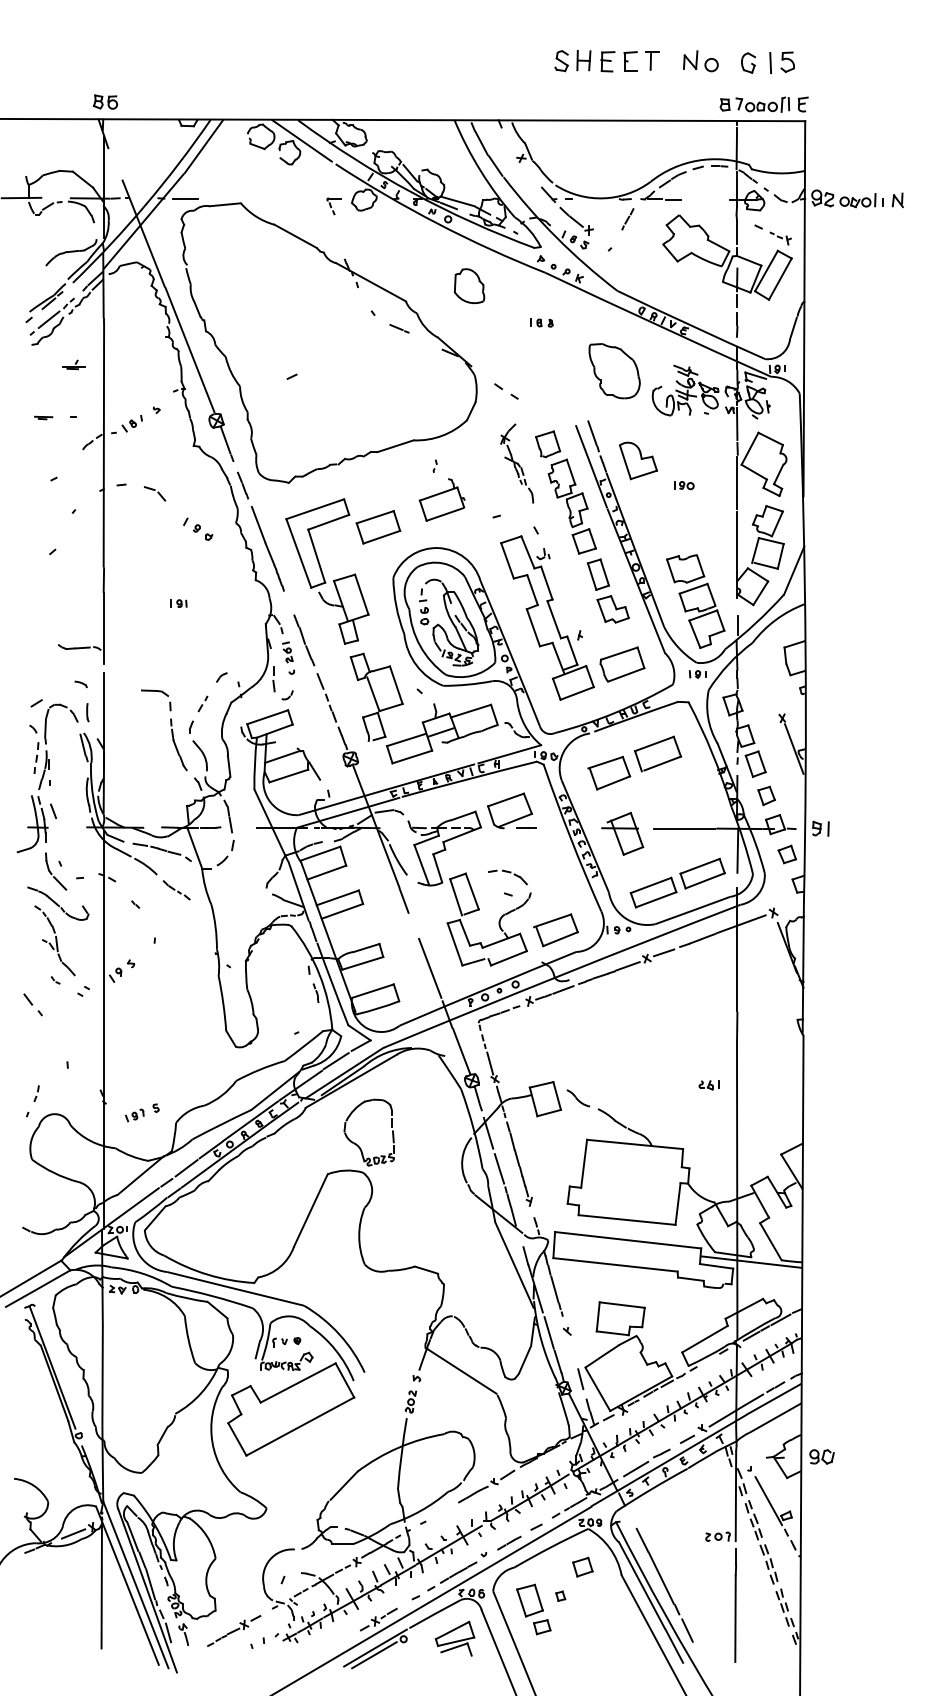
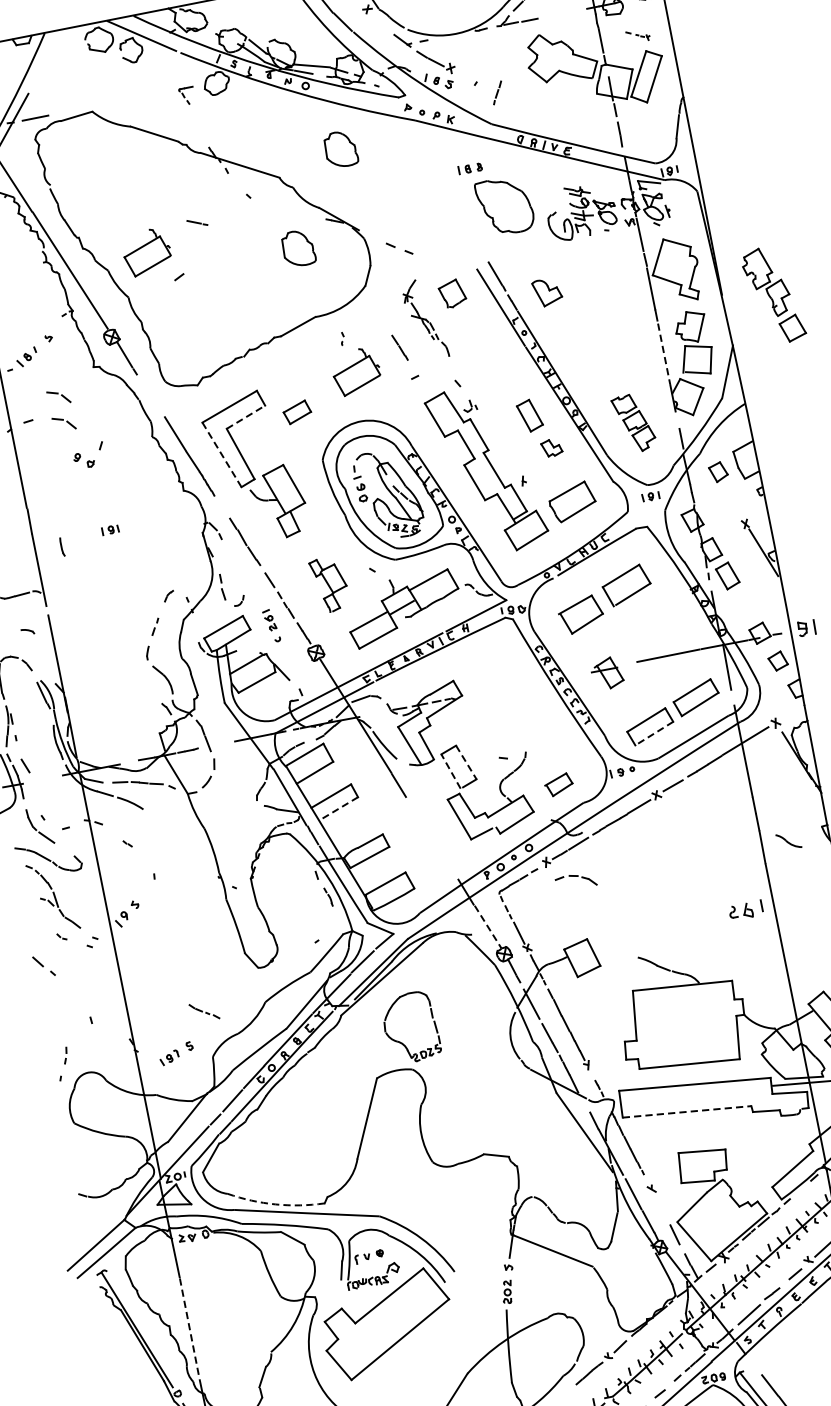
line: (203, 145) -> (42, 60), removed
line: (627, 219) -> (497, 93), moved
part: (772, 234) -> (637, 35), size x0.6
part: (541, 322) -> (470, 168), moved
line: (399, 328) -> (197, 222), moved
part: (265, 346) -> (146, 251), added
part: (410, 372) -> (298, 248), added
part: (638, 460) -> (547, 291), size x0.7
part: (155, 467) -> (59, 396), added
line: (243, 485) -> (400, 347), moved
part: (684, 485) -> (599, 307), removed
part: (571, 506) -> (772, 295), moved
line: (328, 522) -> (245, 417), solid -> dashed
part: (378, 527) -> (297, 412), size x0.6
part: (203, 532) -> (84, 460), moved
line: (737, 541) -> (664, 353), solid -> dashed
line: (299, 553) -> (222, 454), solid -> dashed
part: (695, 601) -> (633, 423), size x0.6
part: (612, 609) -> (551, 448), size x0.6
part: (288, 657) -> (271, 625), moved
part: (376, 696) -> (329, 584), size x0.6
line: (87, 712) -> (61, 547), moved
part: (171, 730) -> (128, 660), removed
part: (766, 795) -> (718, 471), moved
part: (511, 810) -> (489, 672), removed
part: (622, 833) -> (606, 673), size x0.7
part: (507, 877) -> (575, 881), moved
part: (176, 890) -> (204, 1011), moved
line: (472, 892) -> (466, 763), solid -> dashed
line: (455, 896) -> (450, 770), solid -> dashed
line: (656, 899) -> (654, 733), solid -> dashed
line: (342, 911) -> (338, 808), solid -> dashed
part: (555, 930) -> (558, 785), size x0.6
line: (430, 967) -> (439, 847), removed
line: (461, 1052) -> (487, 927), solid -> dashed
part: (708, 1085) -> (744, 911), size x1.6
part: (577, 1098) -> (787, 841), moved
line: (616, 1264) -> (687, 1111), solid -> dashed
arc: (207, 1274) -> (275, 1204), solid -> dashed
line: (102, 1376) -> (189, 1328), solid -> dashed

